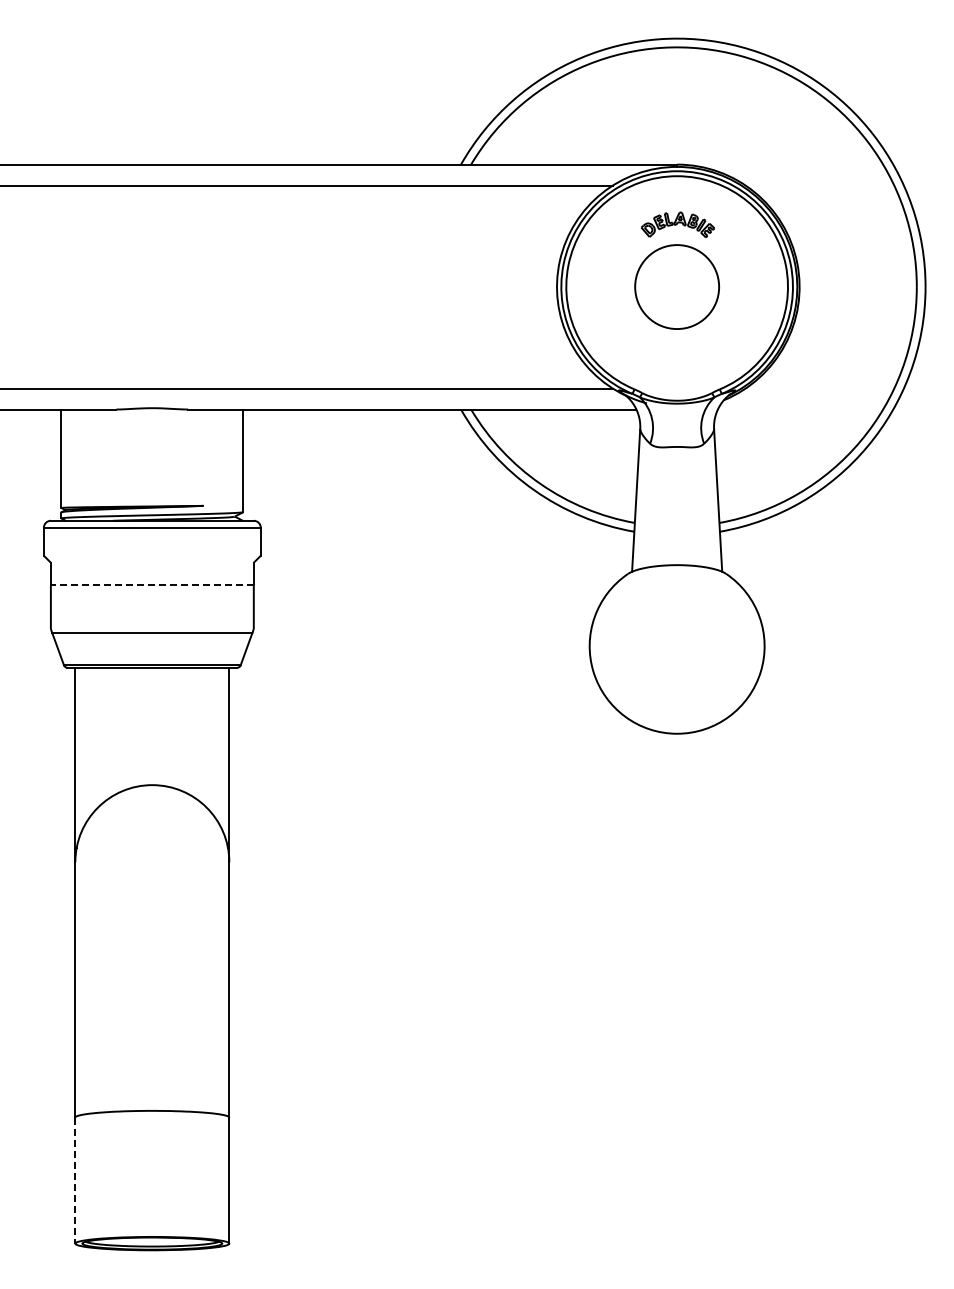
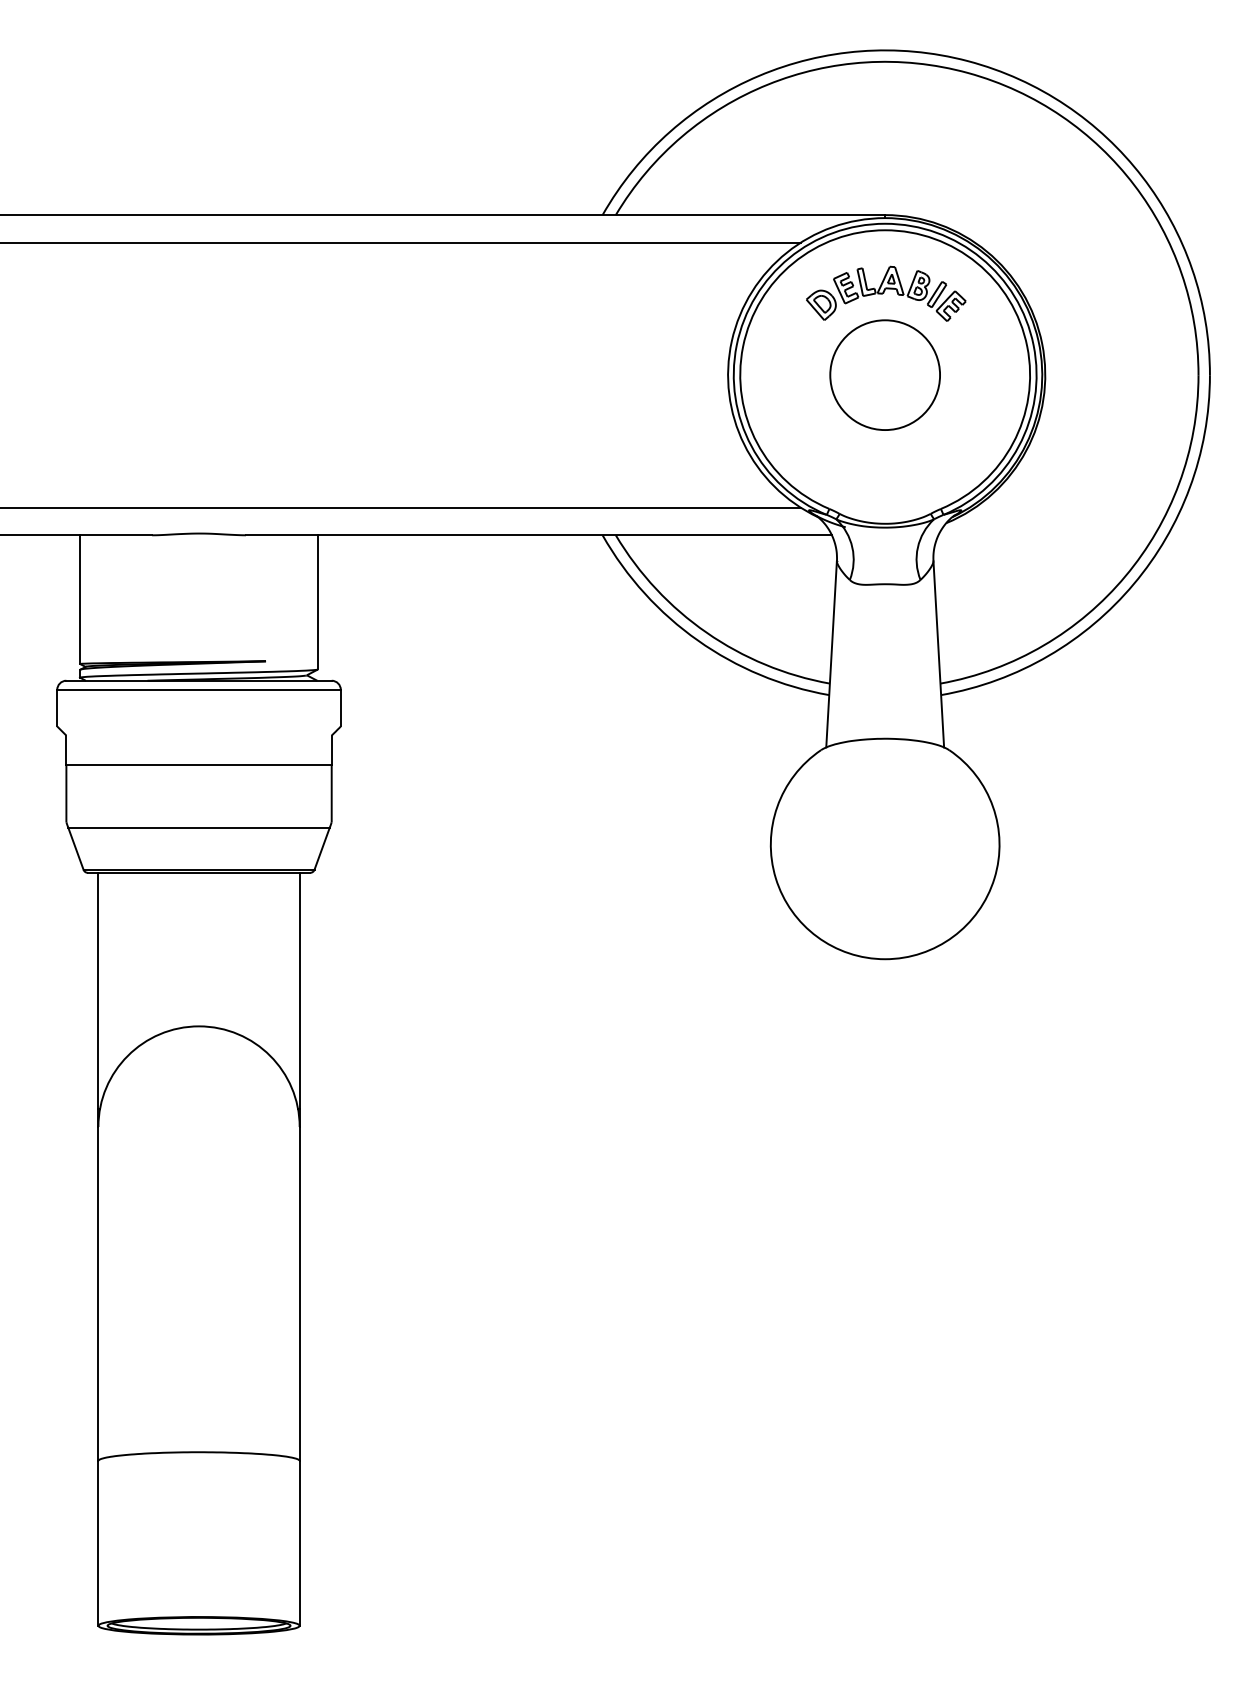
part: (677, 224) -> (885, 293), size x1.67
line: (151, 585) -> (197, 765), dashed -> solid
line: (75, 1181) -> (98, 1544), dashed -> solid

